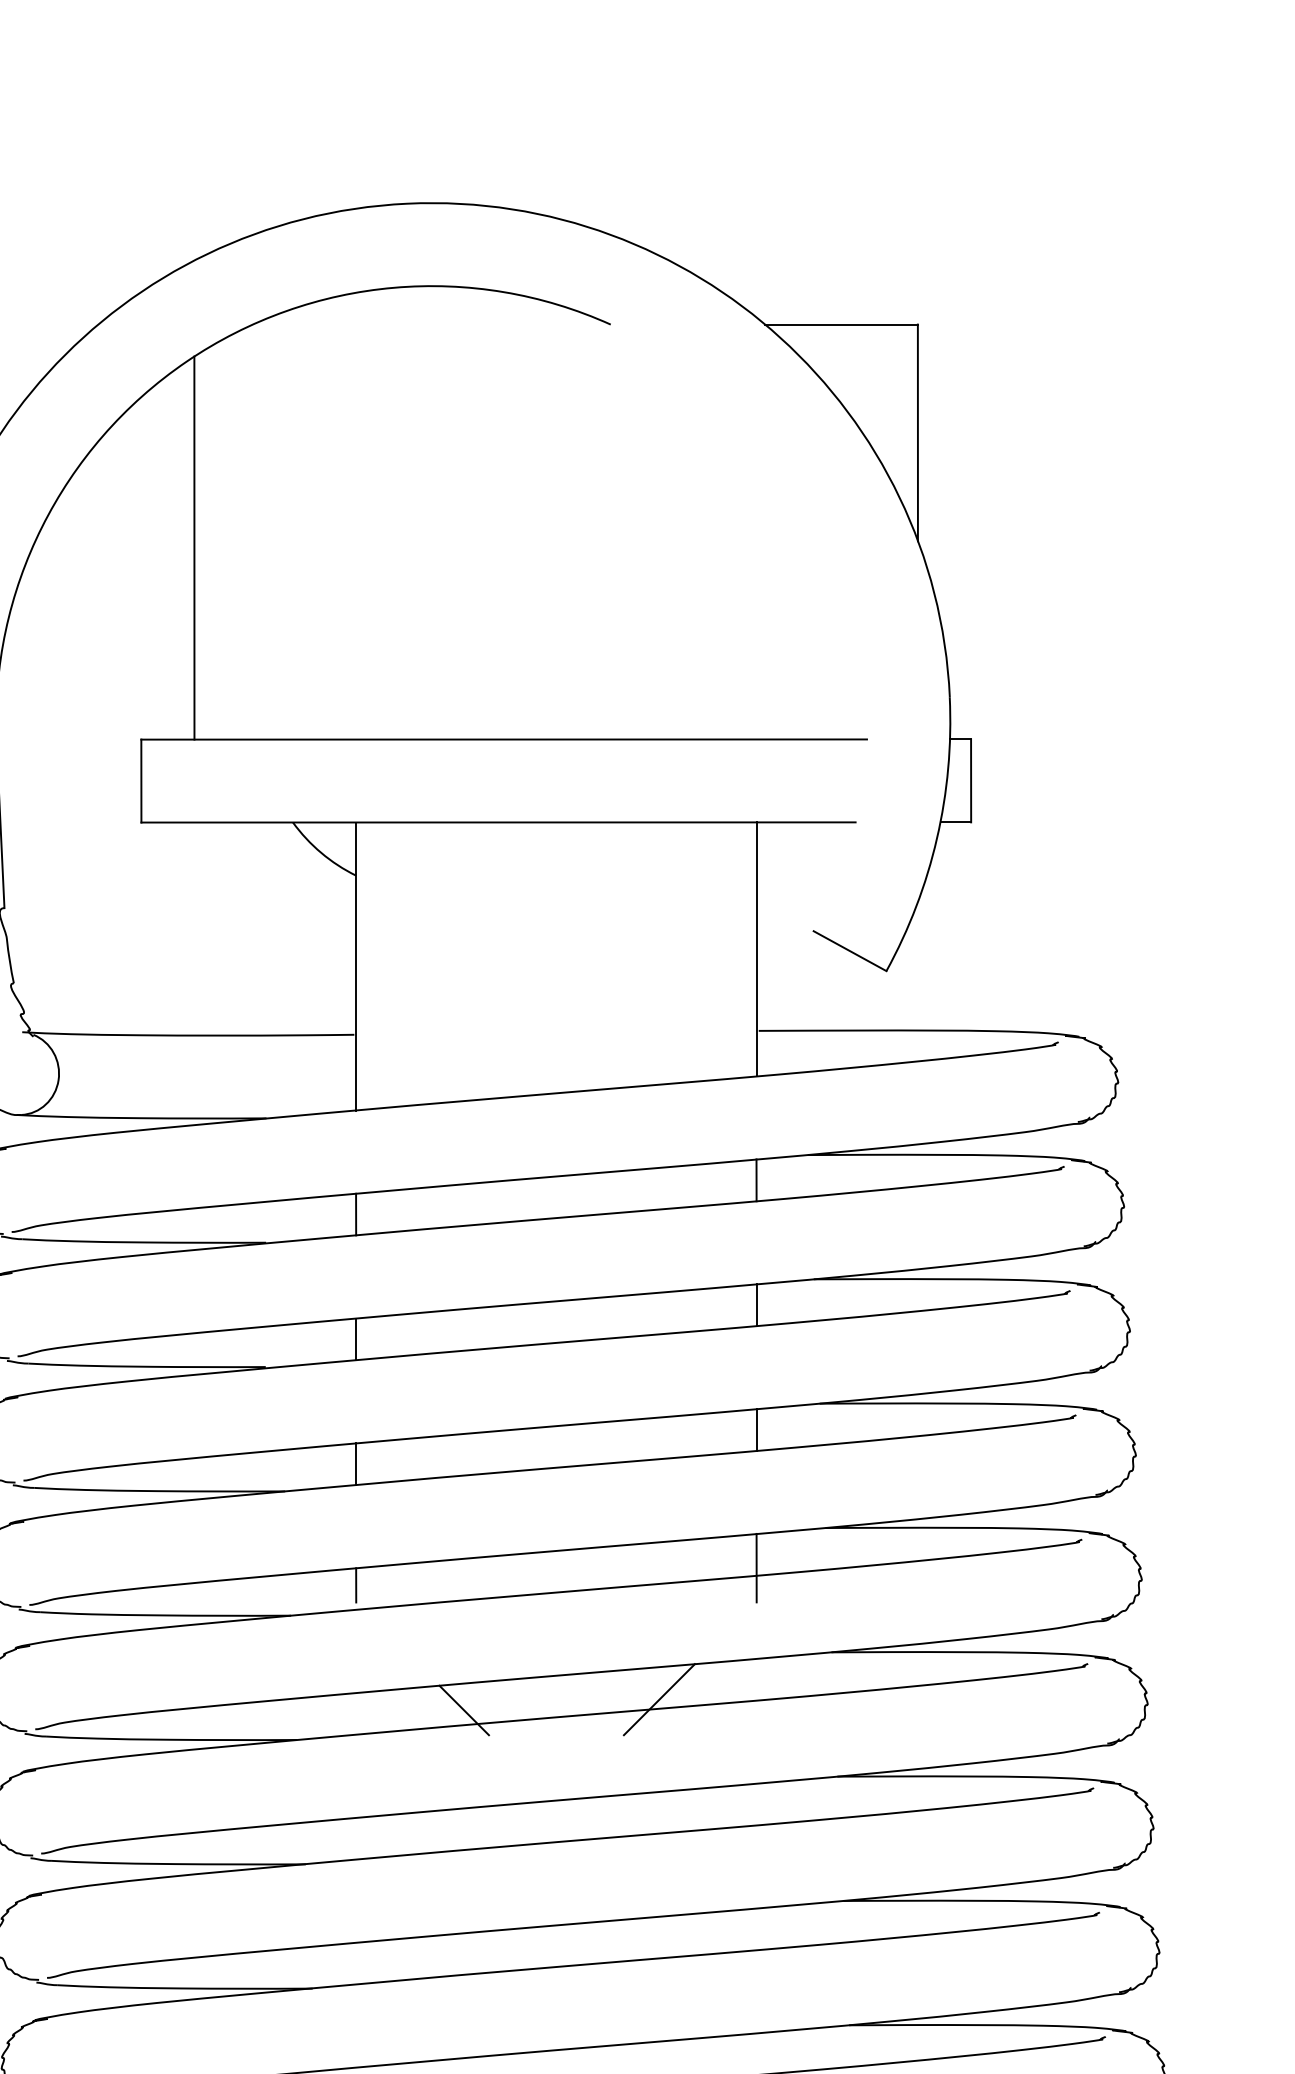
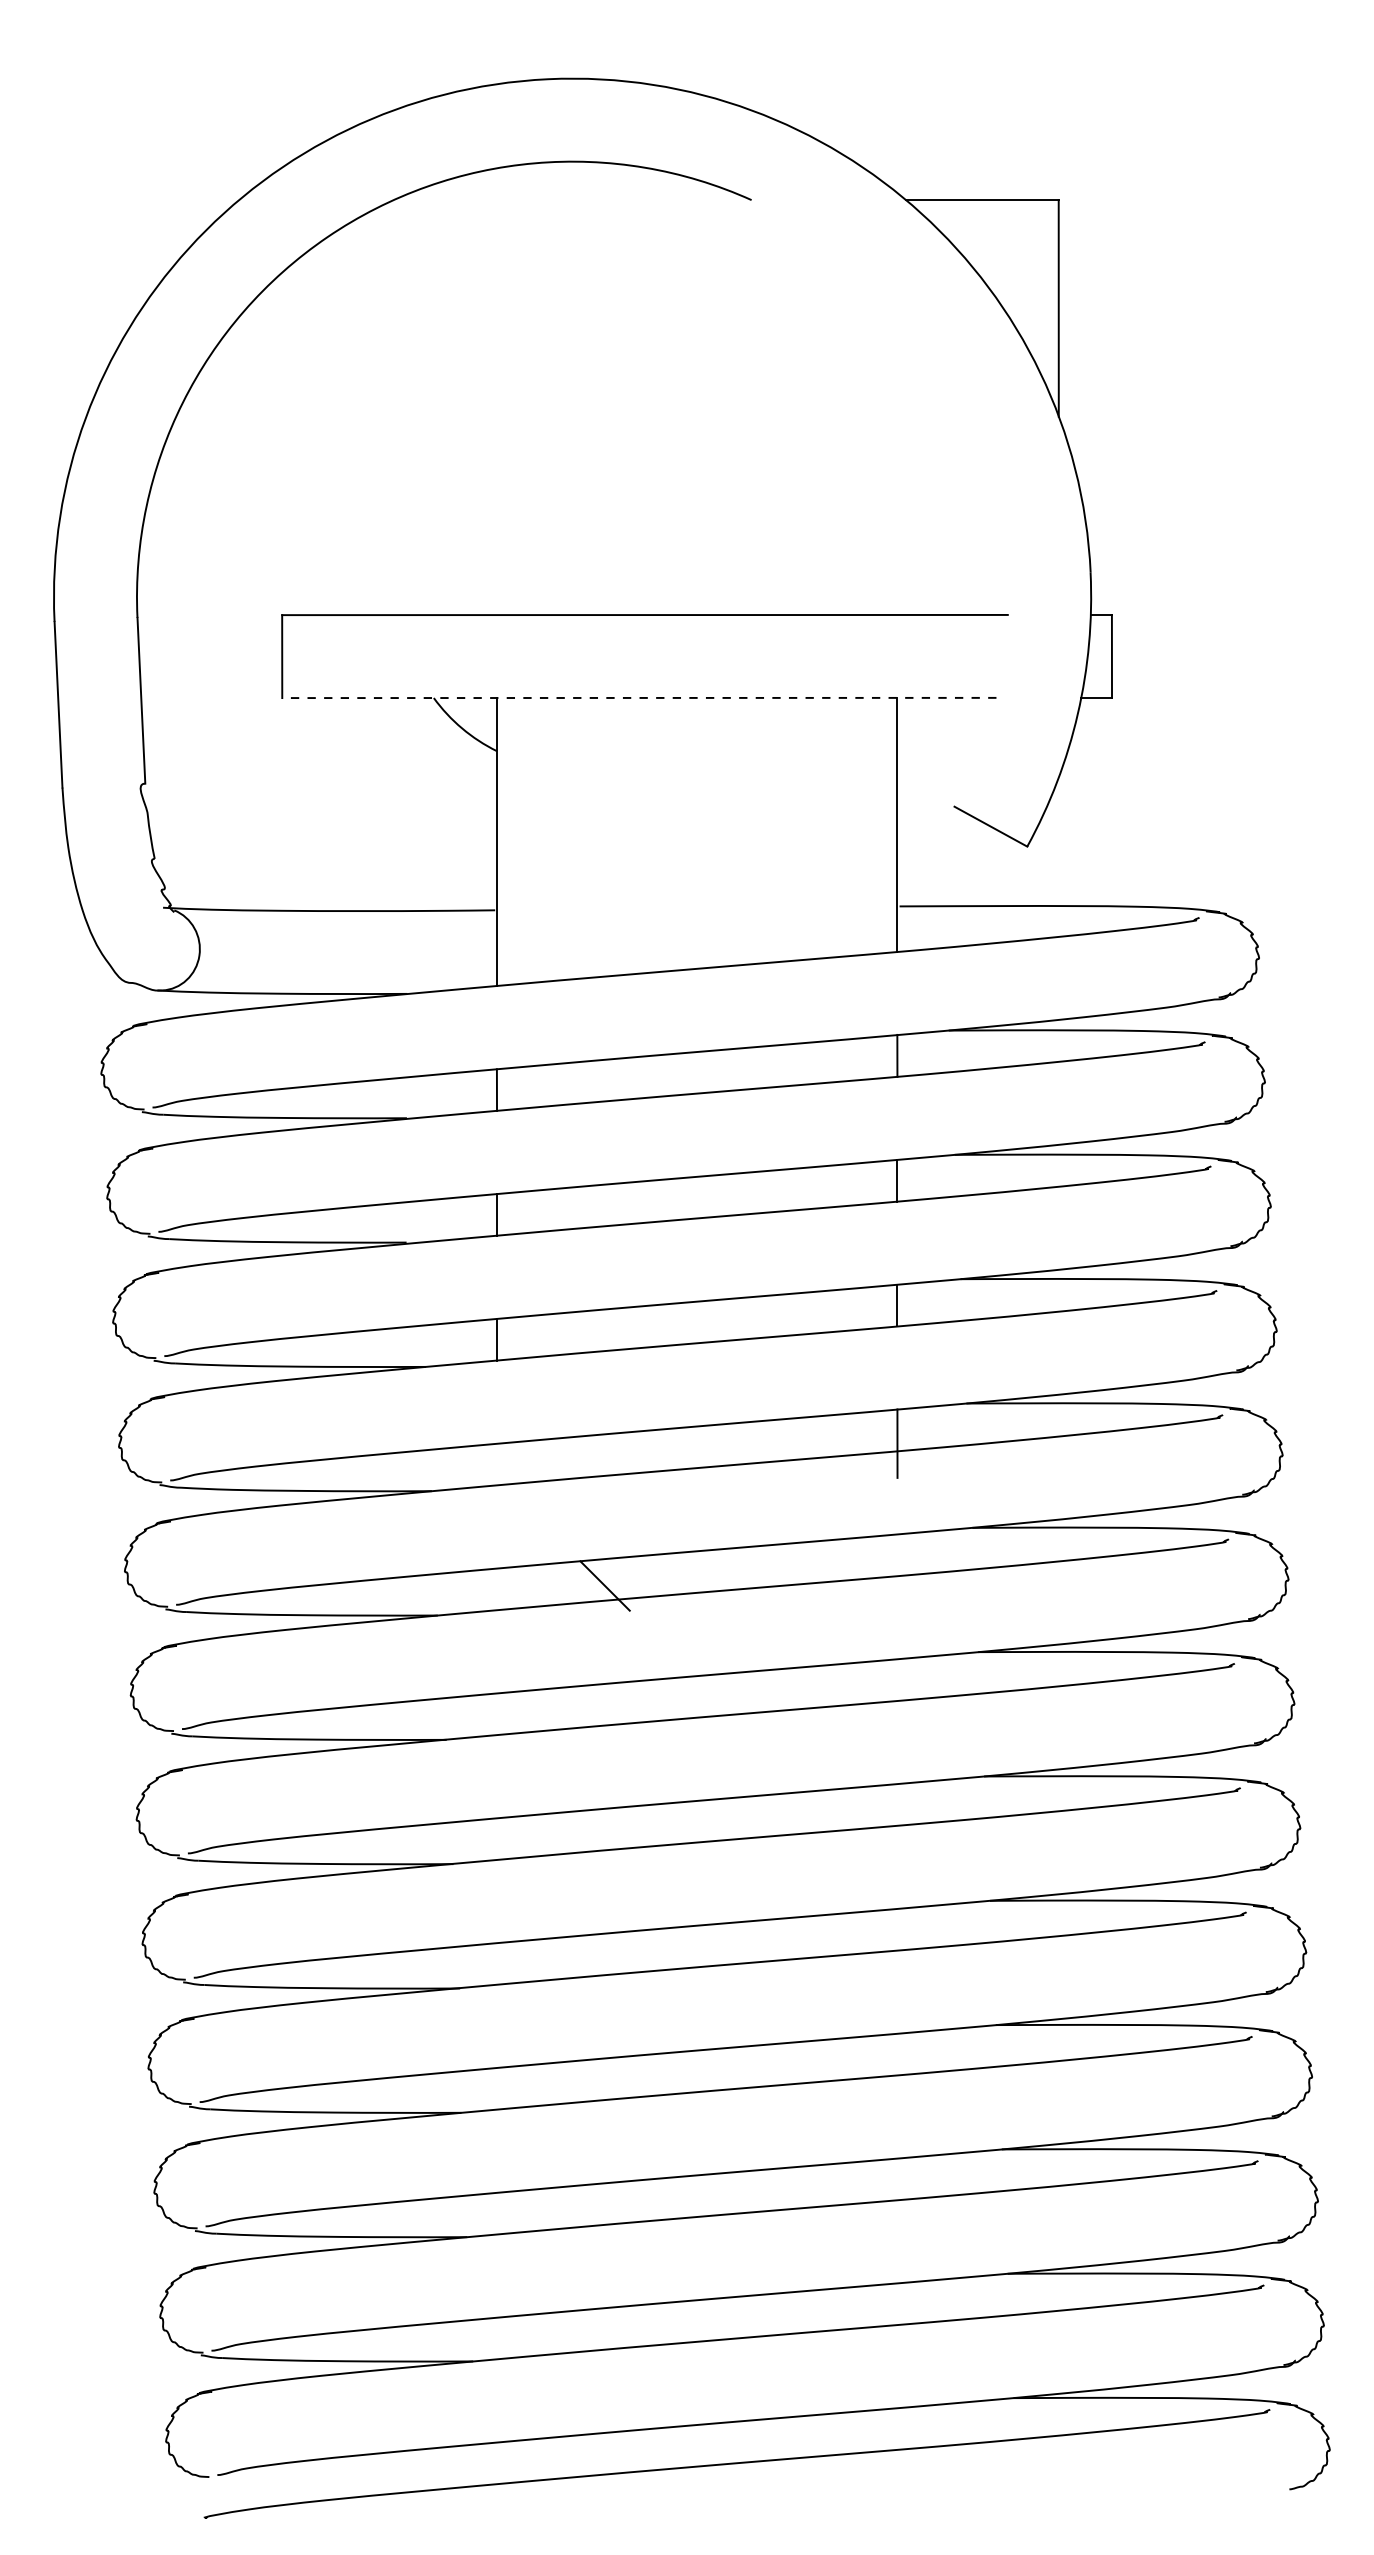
line: (194, 547) -> (335, 423), removed
line: (497, 821) -> (638, 697), solid -> dashed
line: (356, 1584) -> (497, 1460), removed
line: (658, 1698) -> (799, 1574), removed

